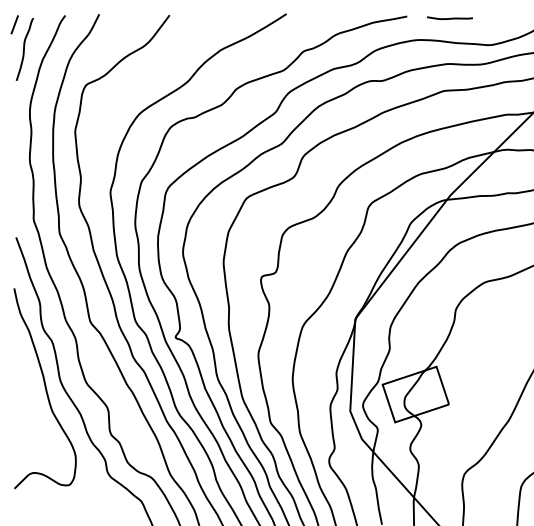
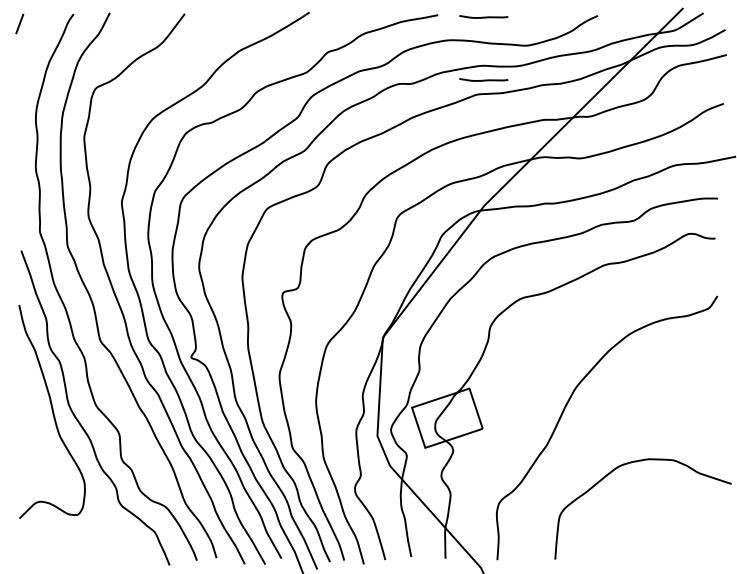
curve: (24, 48) -> (30, 49), removed
line: (449, 76) -> (483, 79), added

